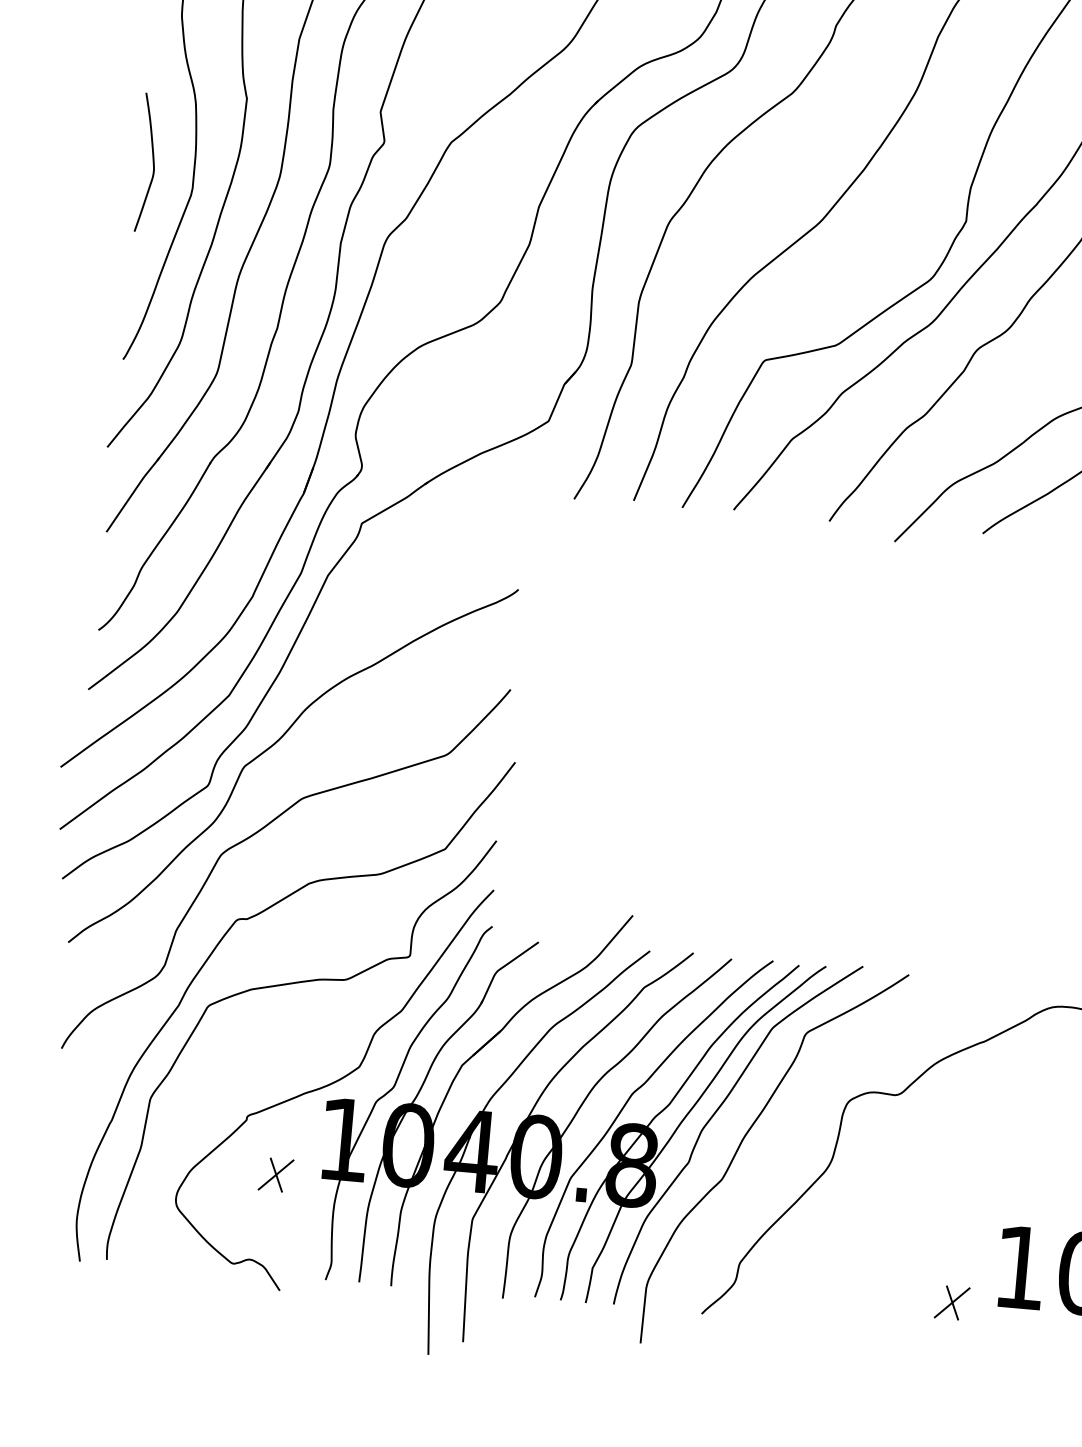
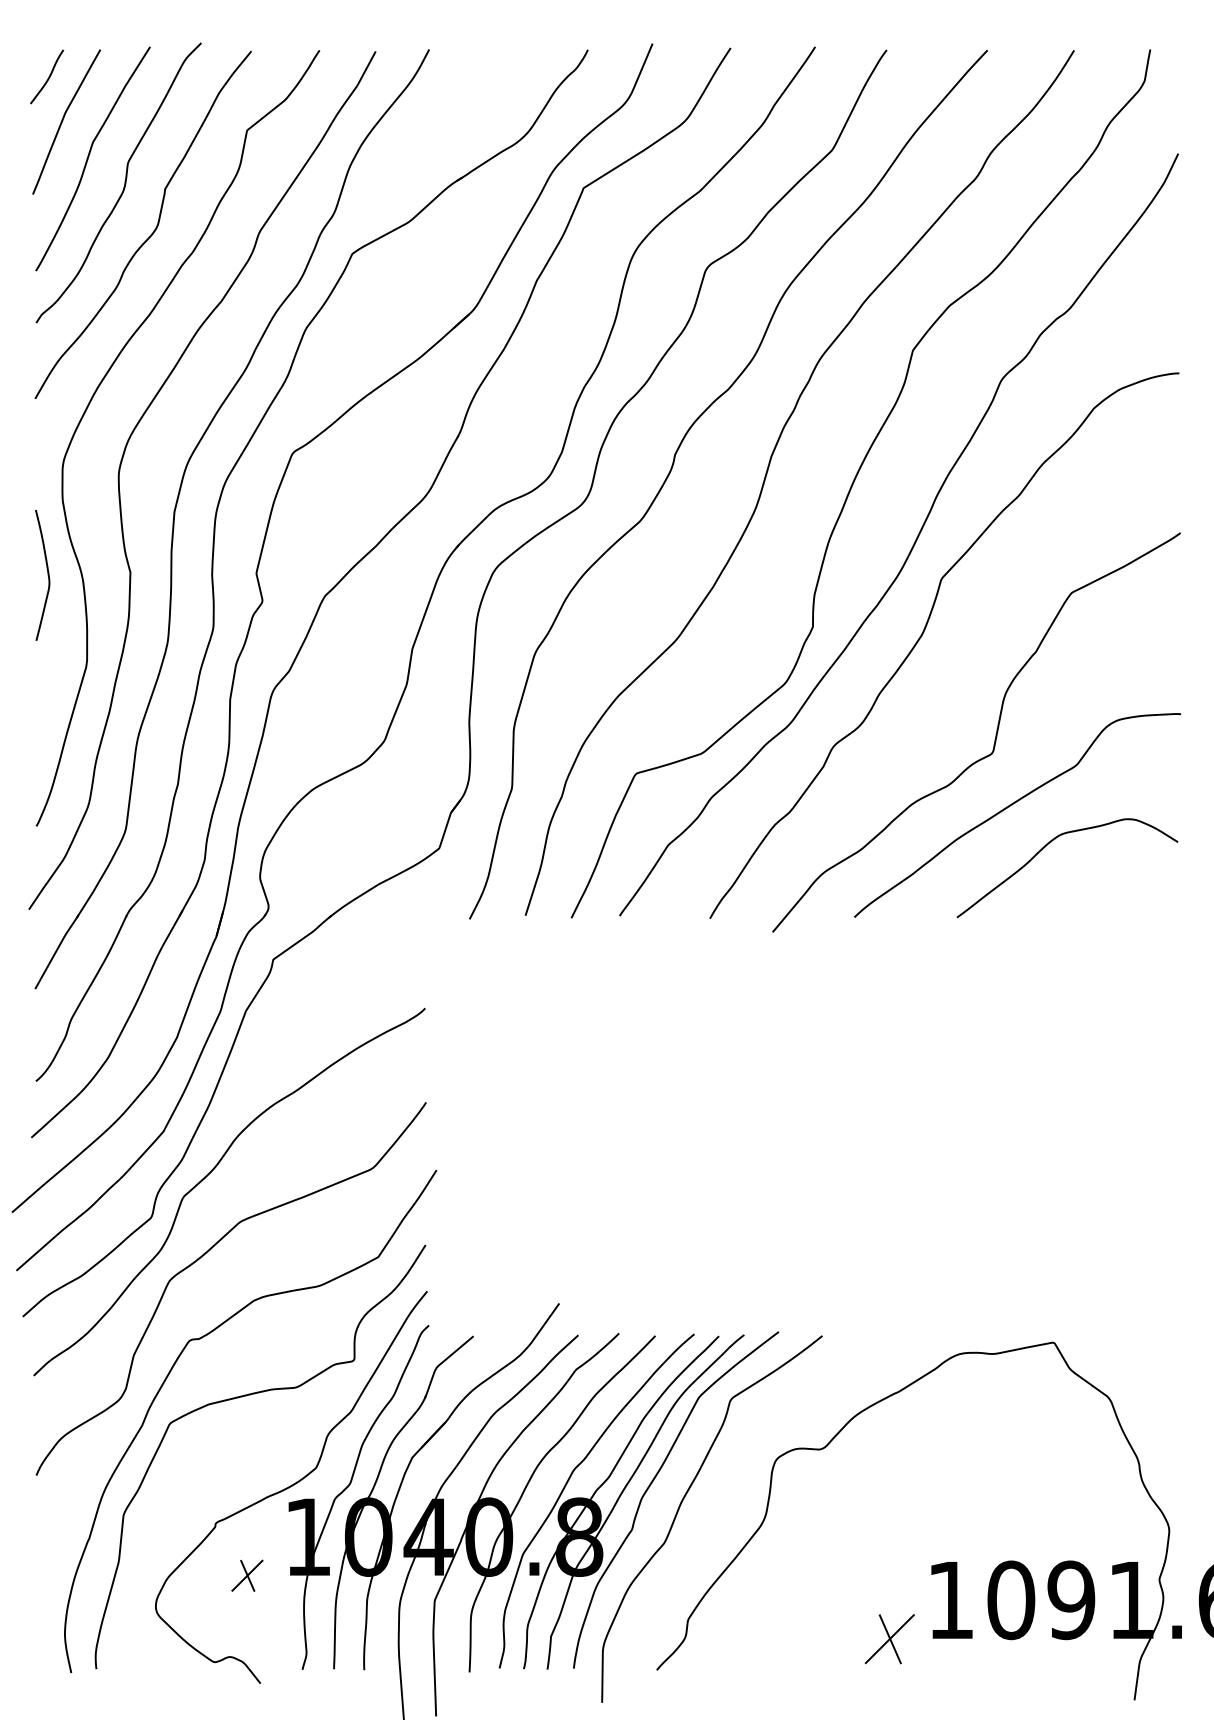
curve: (152, 163) -> (47, 575), moved
part: (952, 1302) -> (890, 1638), size x1.6

